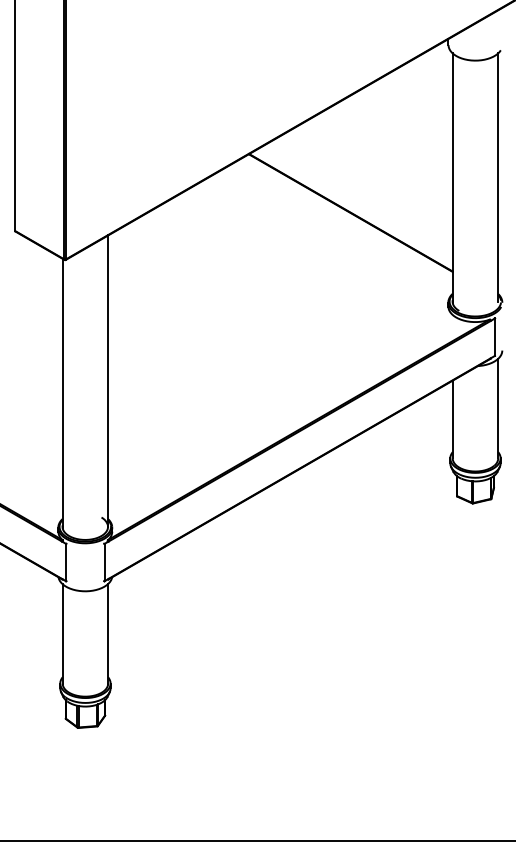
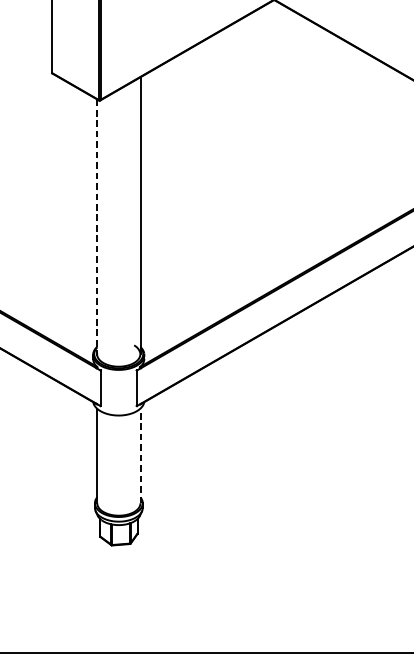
line: (62, 393) -> (97, 227), solid -> dashed
line: (108, 633) -> (140, 455), solid -> dashed

